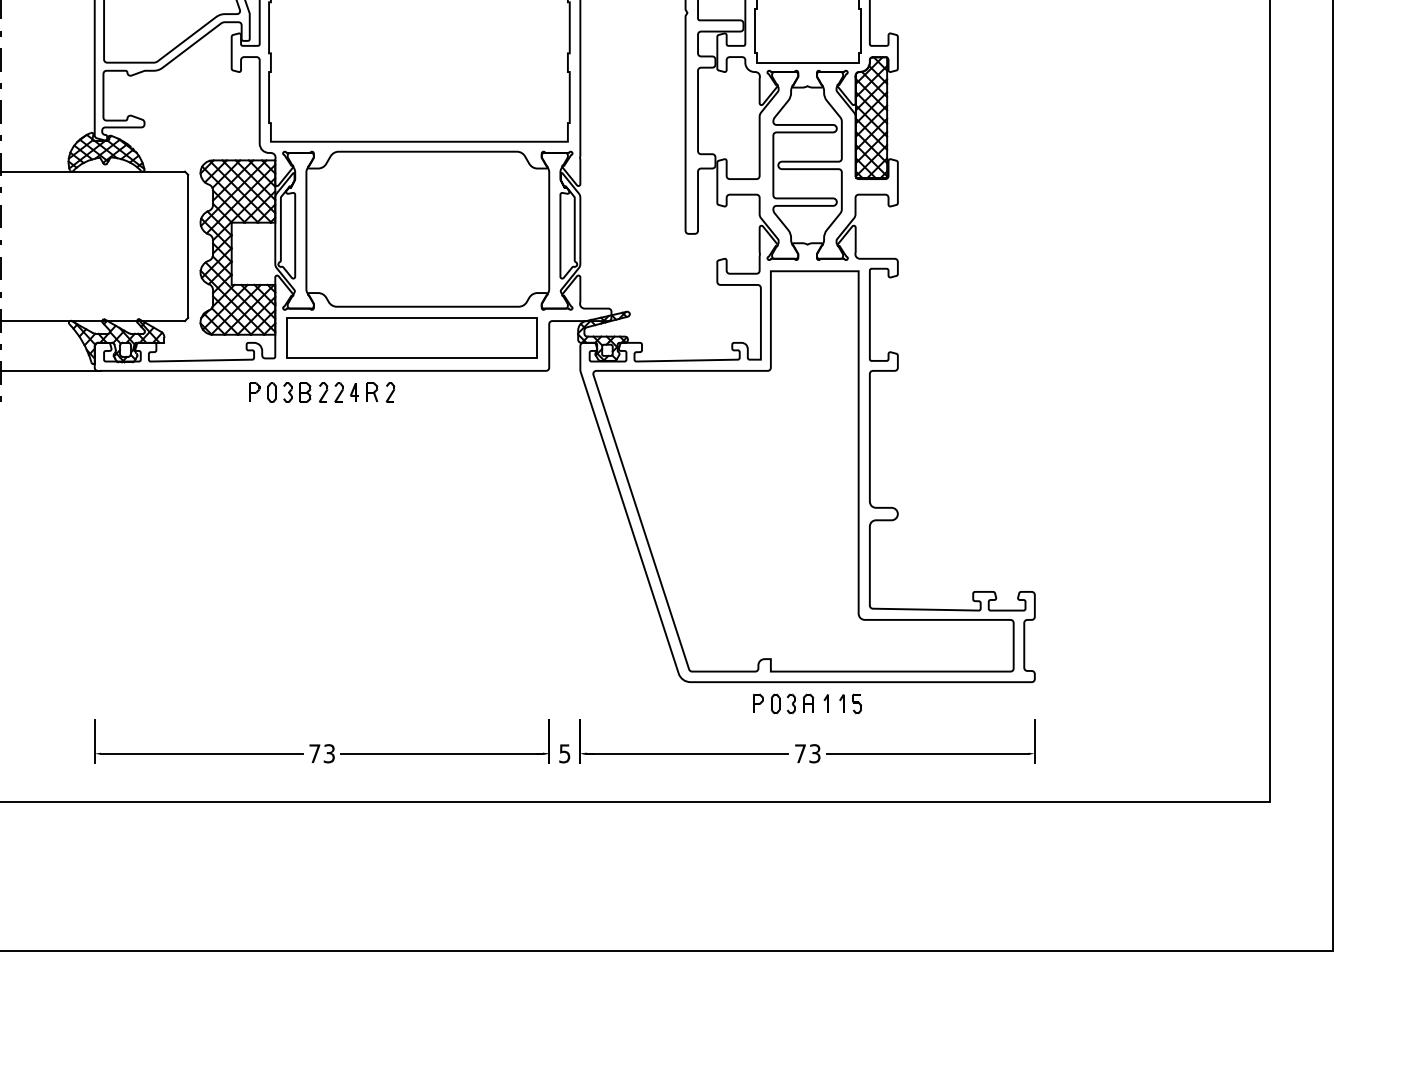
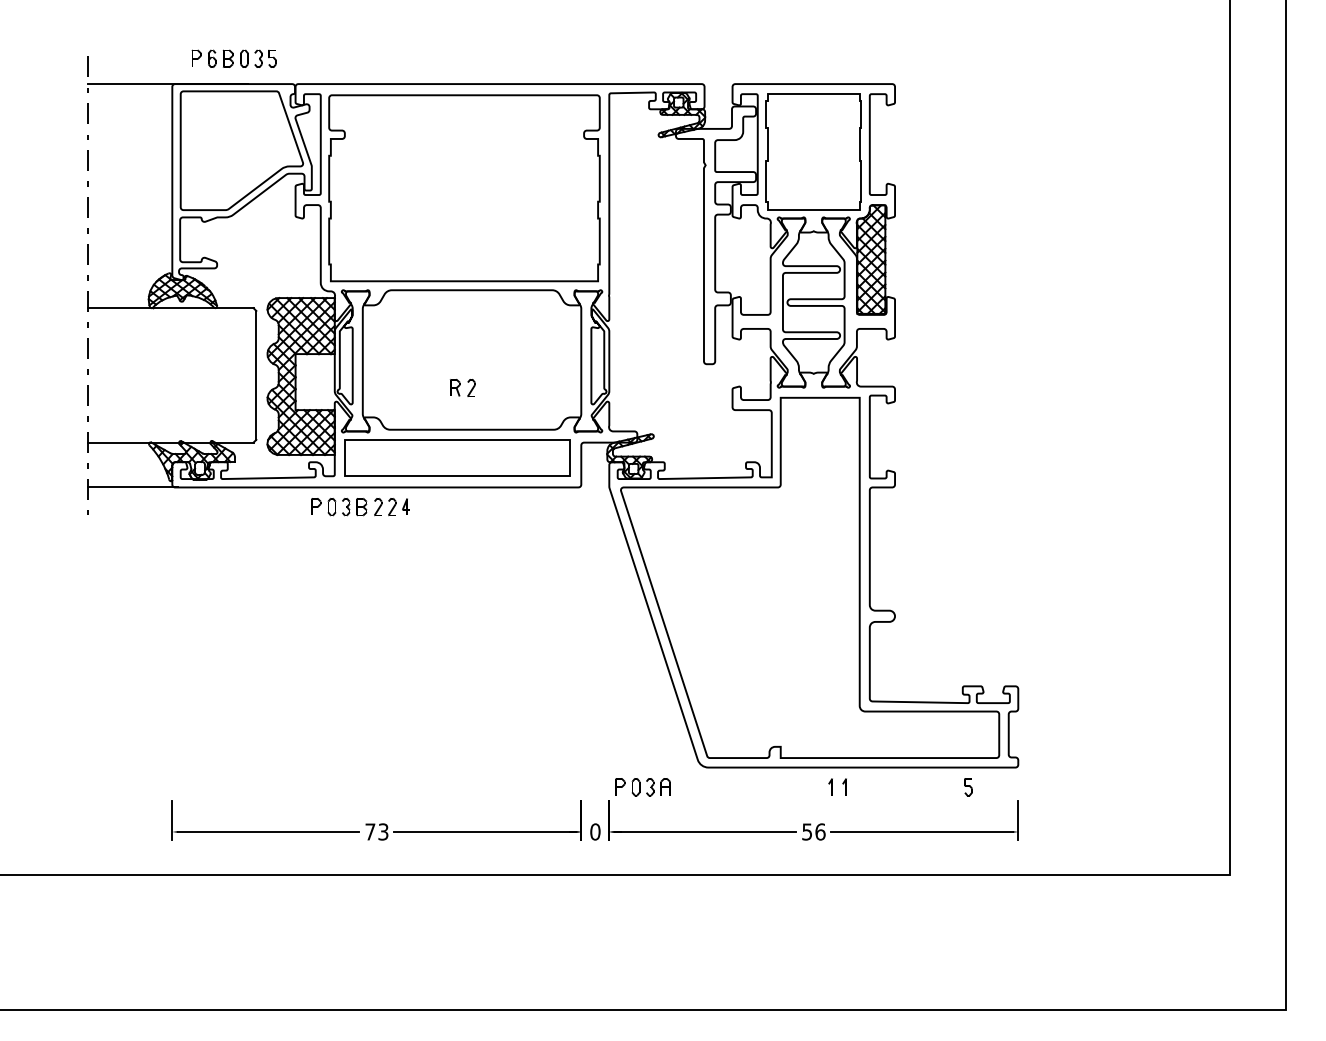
part: (380, 392) -> (462, 387), moved
part: (782, 704) -> (642, 787), moved
part: (857, 704) -> (968, 787), moved
text: (565, 753) -> (595, 831), 5 -> 0
text: (807, 753) -> (813, 831), 73 -> 56

